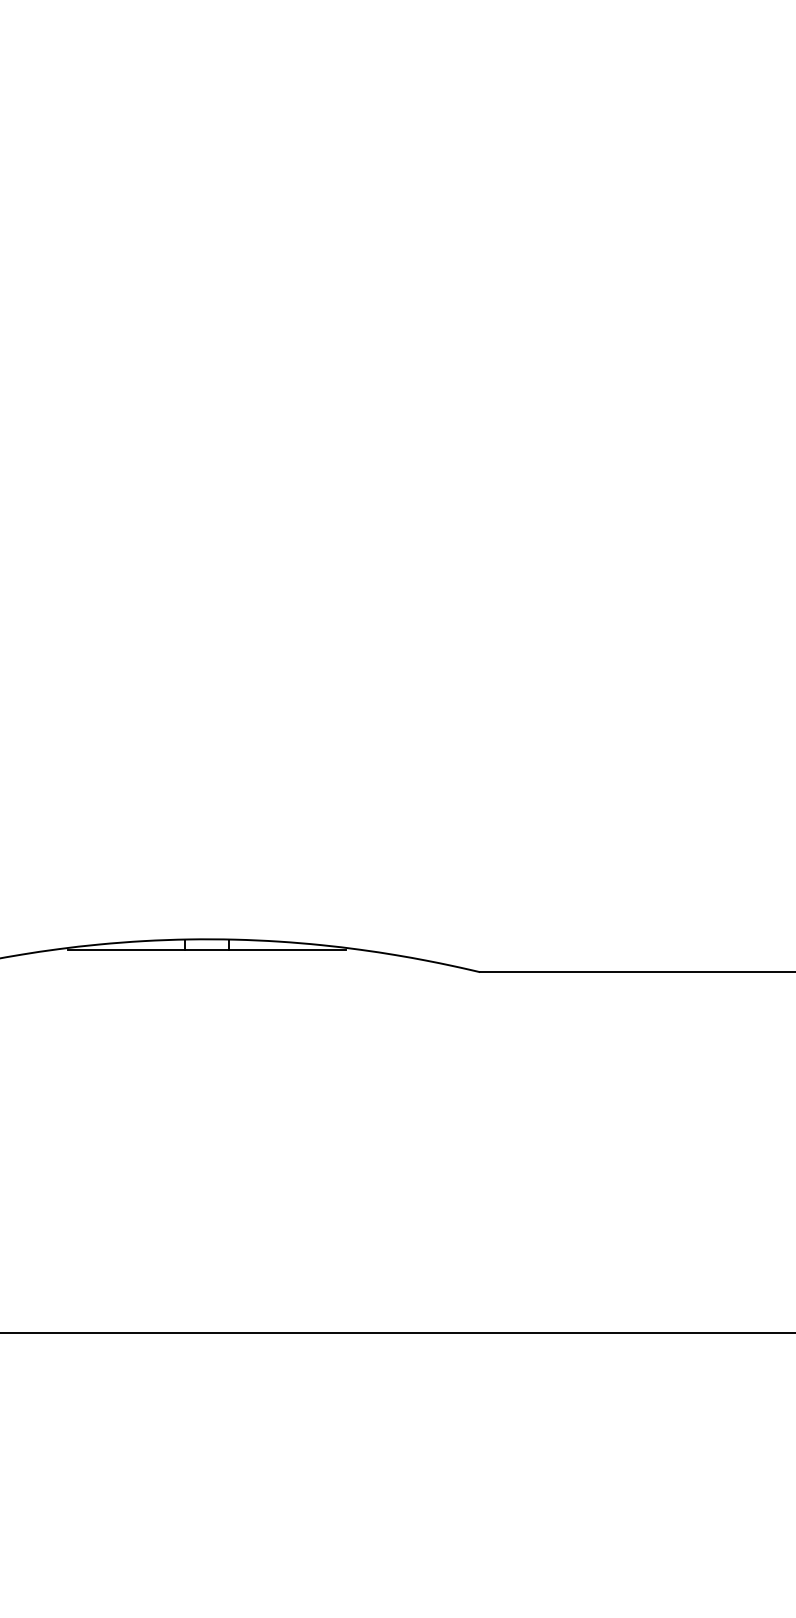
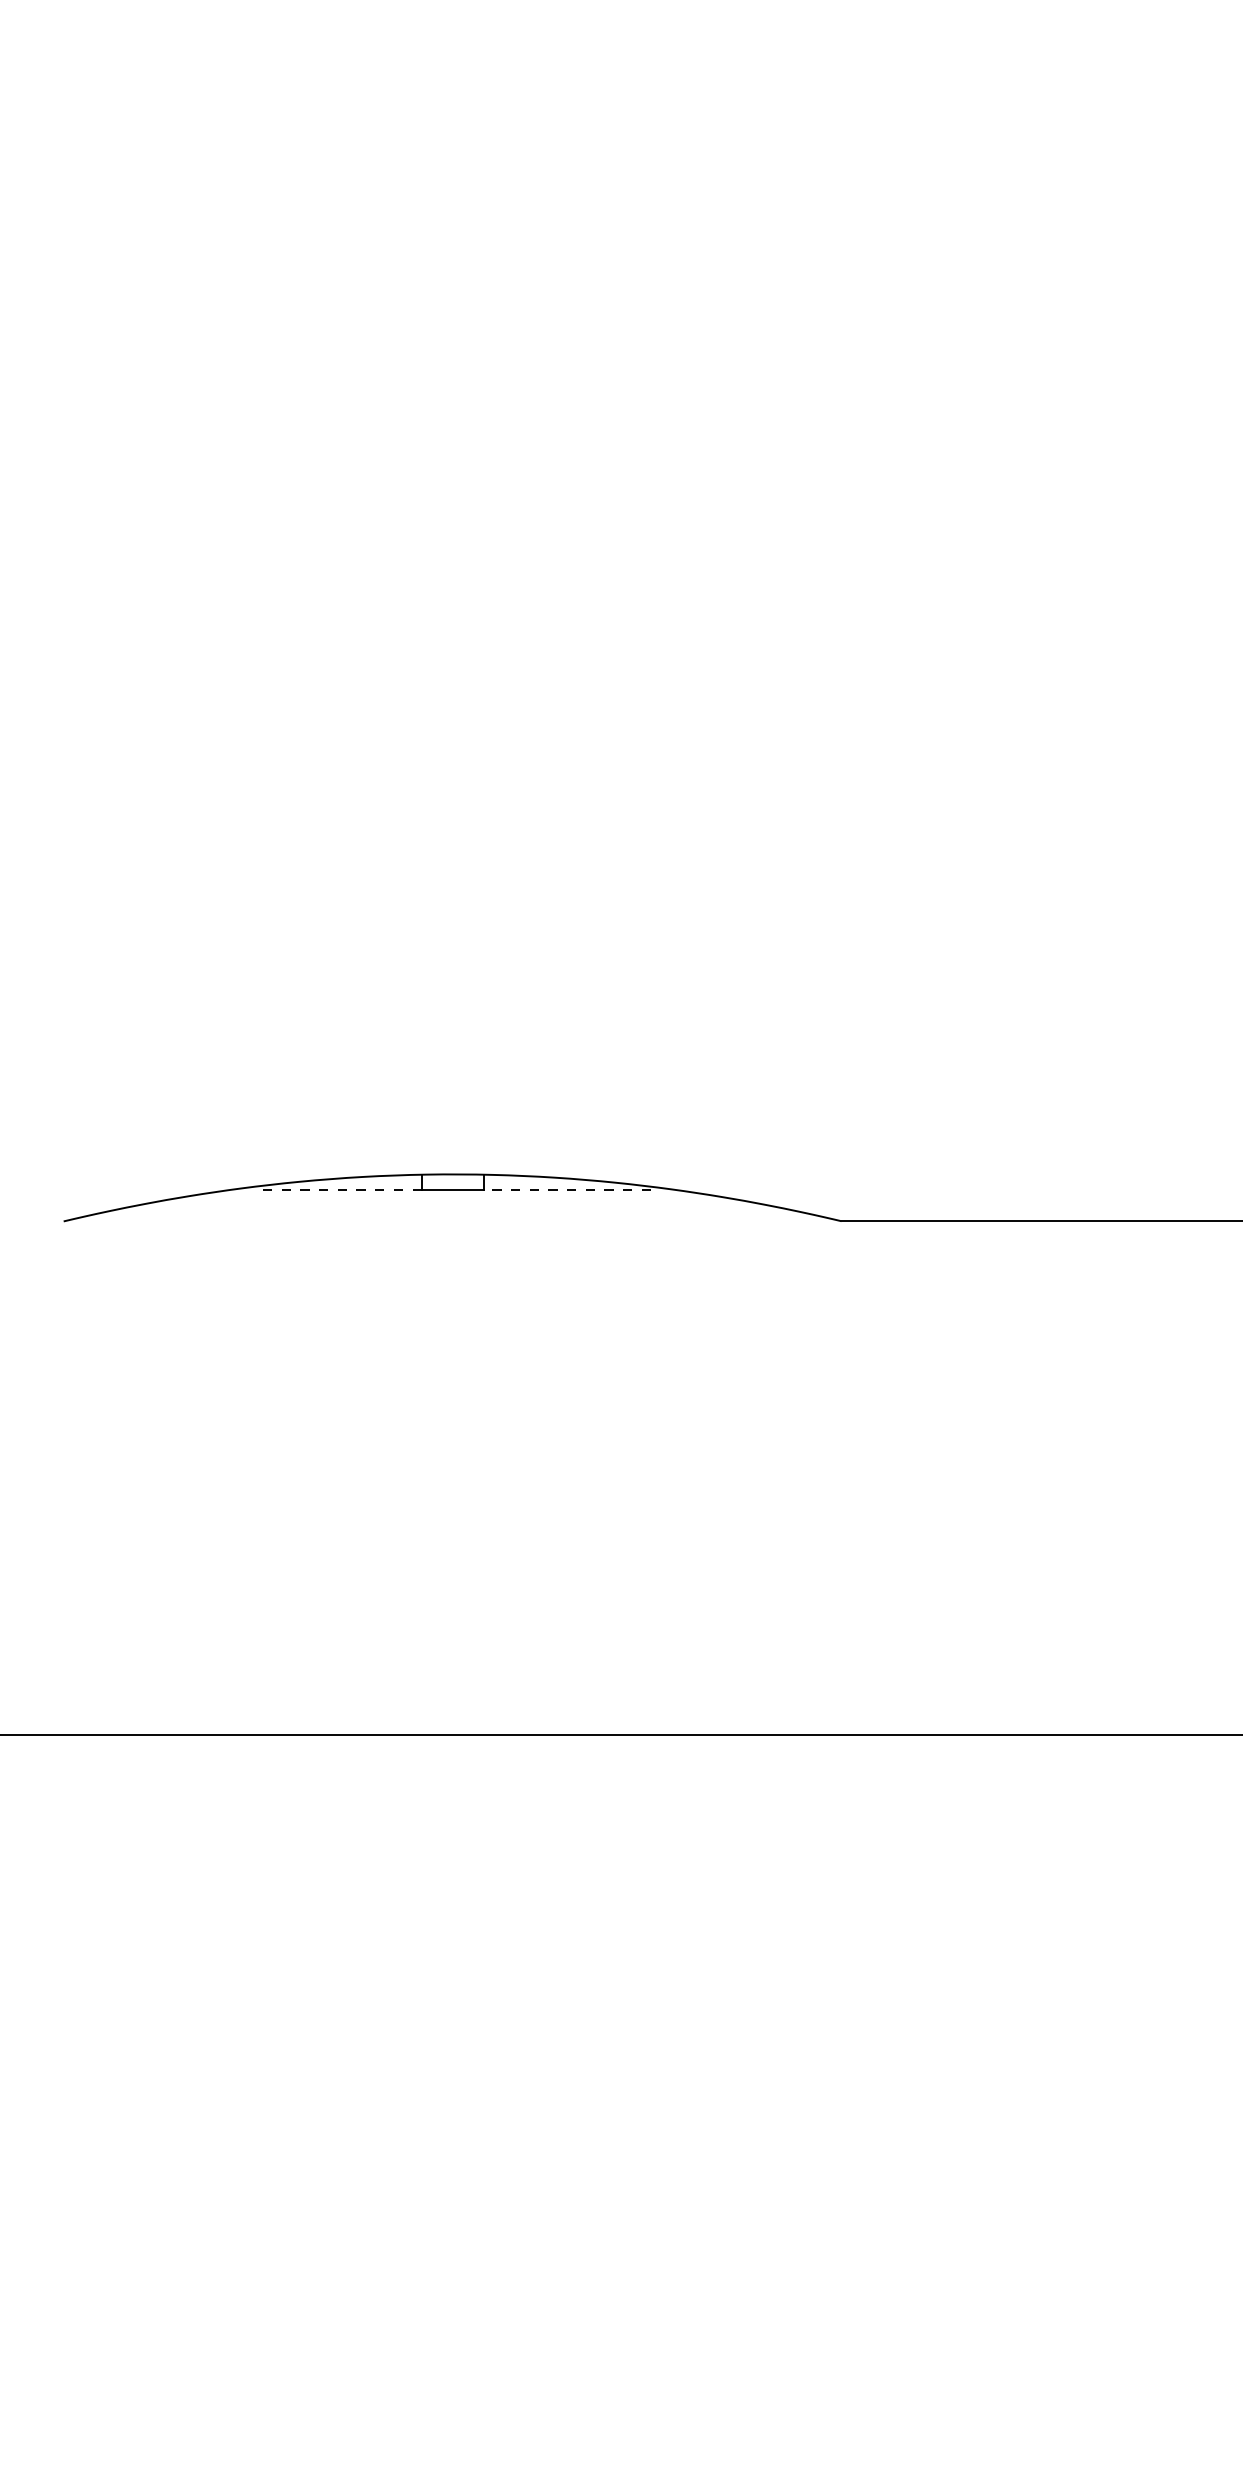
line: (126, 950) -> (337, 1190), solid -> dashed
line: (287, 950) -> (567, 1190), solid -> dashed

